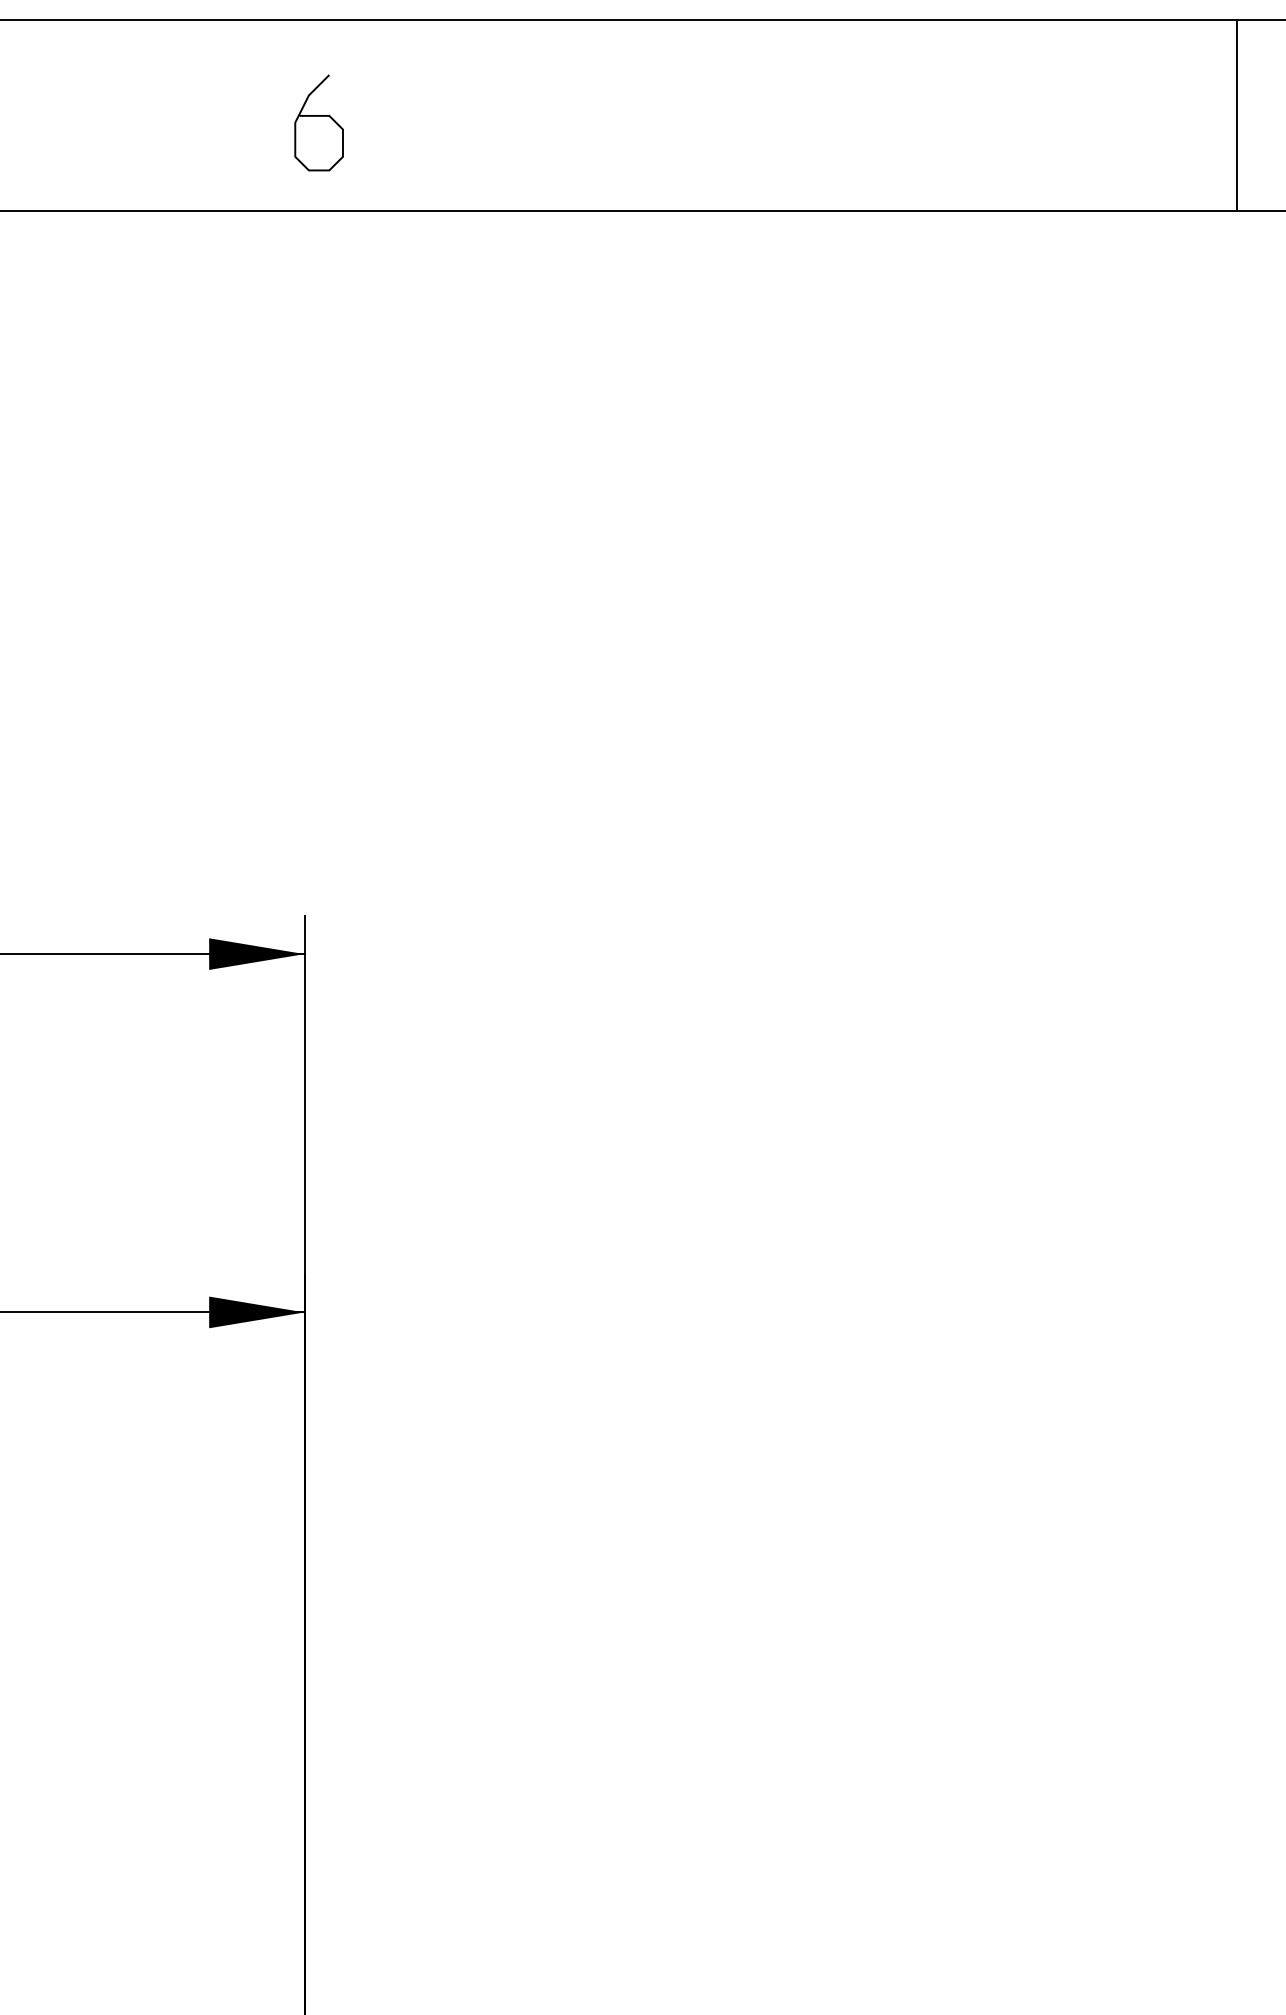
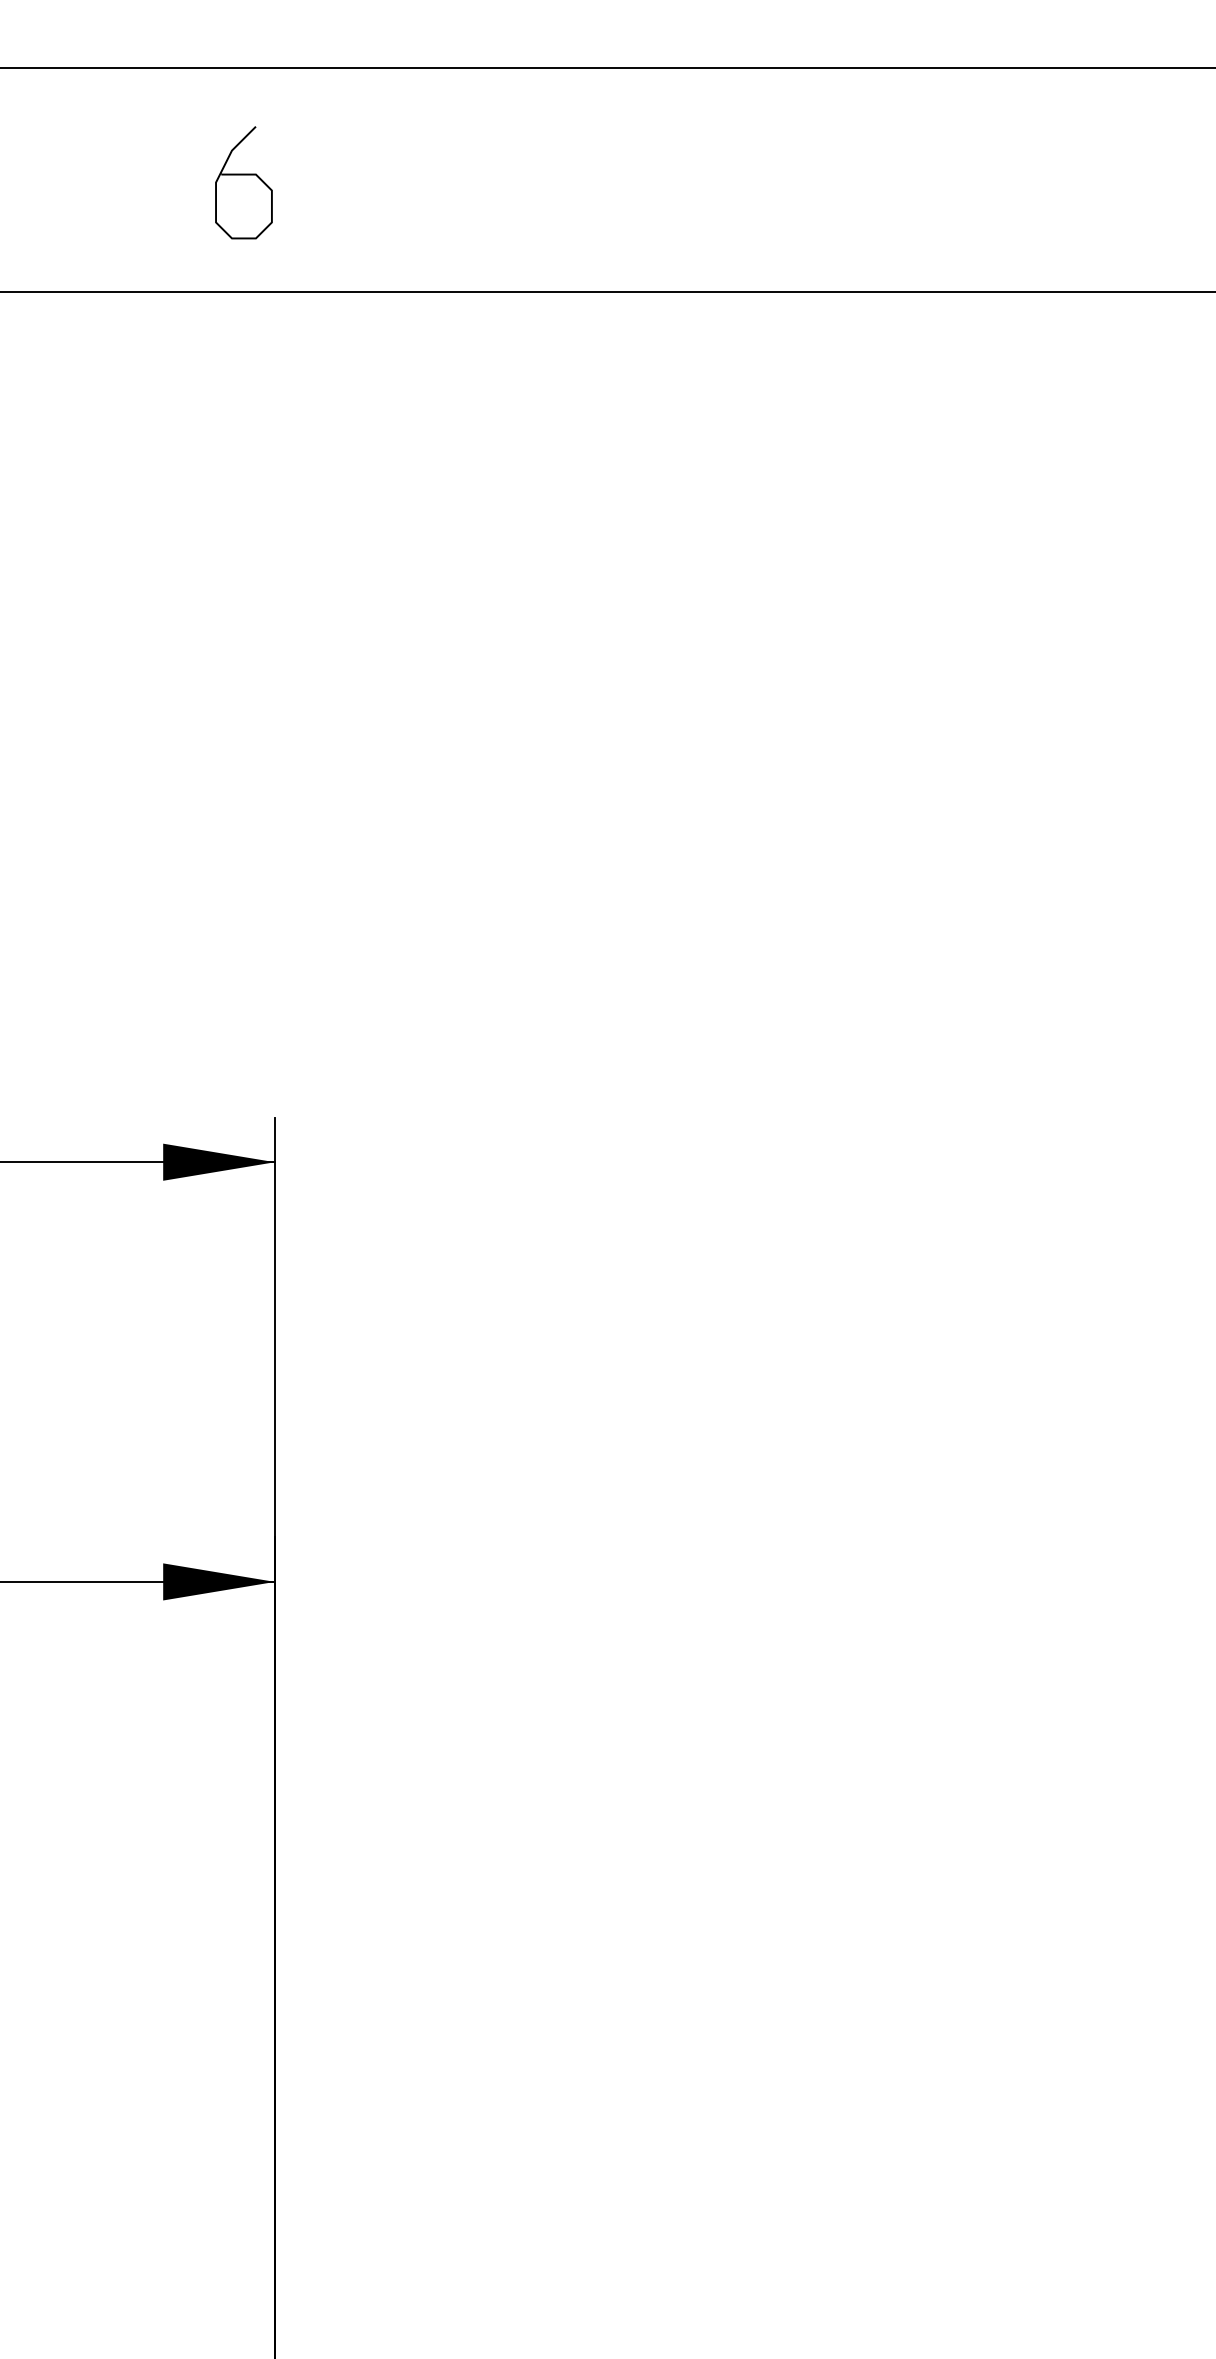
curve: (318, 116) -> (243, 175), moved

